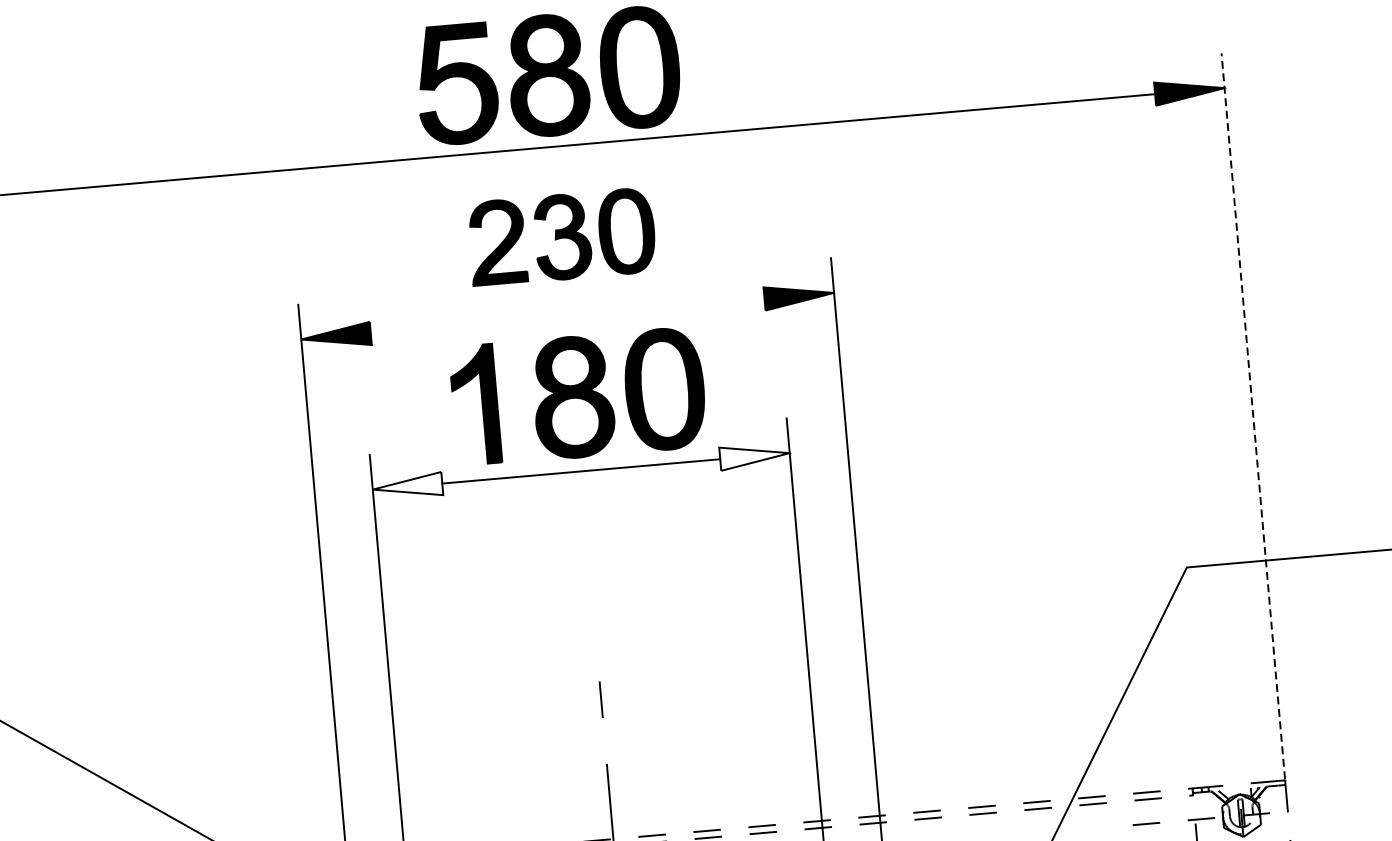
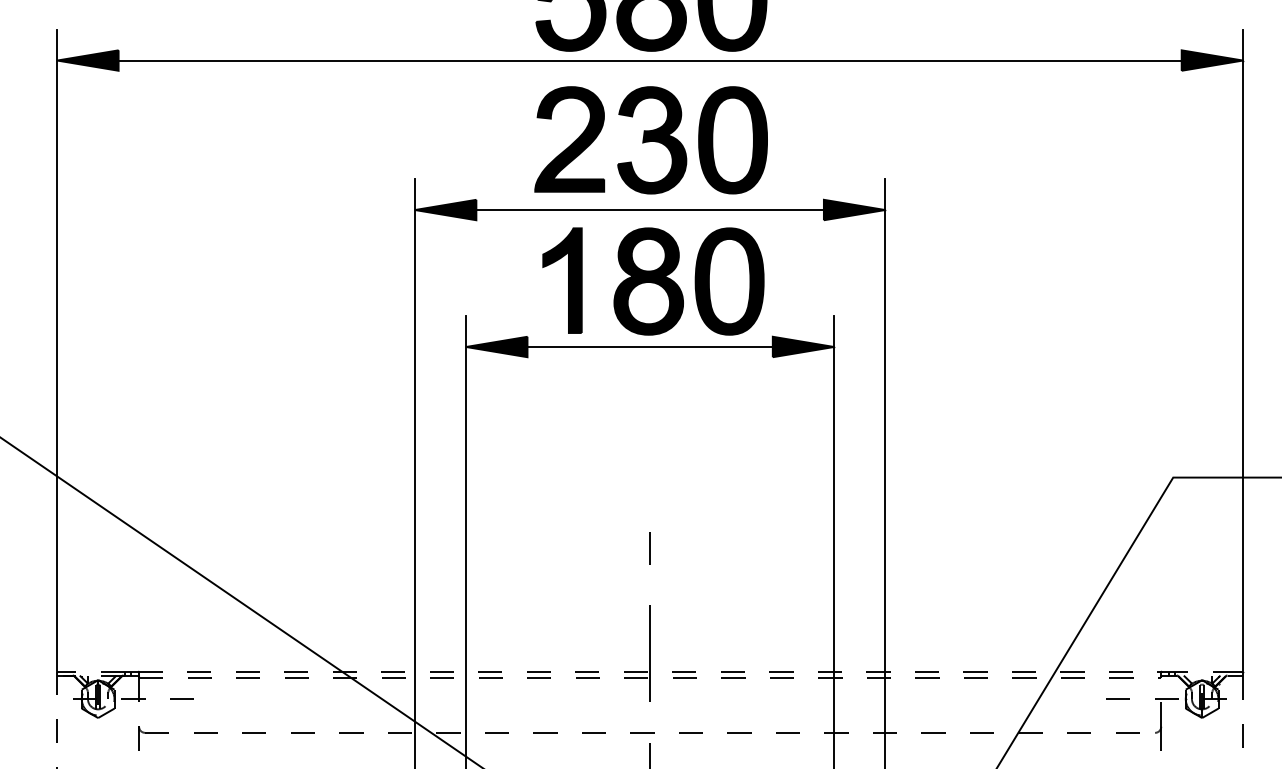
part: (561, 237) -> (650, 140), size x1.43
line: (566, 316) -> (649, 210), added
line: (1253, 415) -> (1243, 349), dashed -> solid
fill: (754, 455) -> (803, 346), added
fill: (407, 486) -> (496, 346), added

